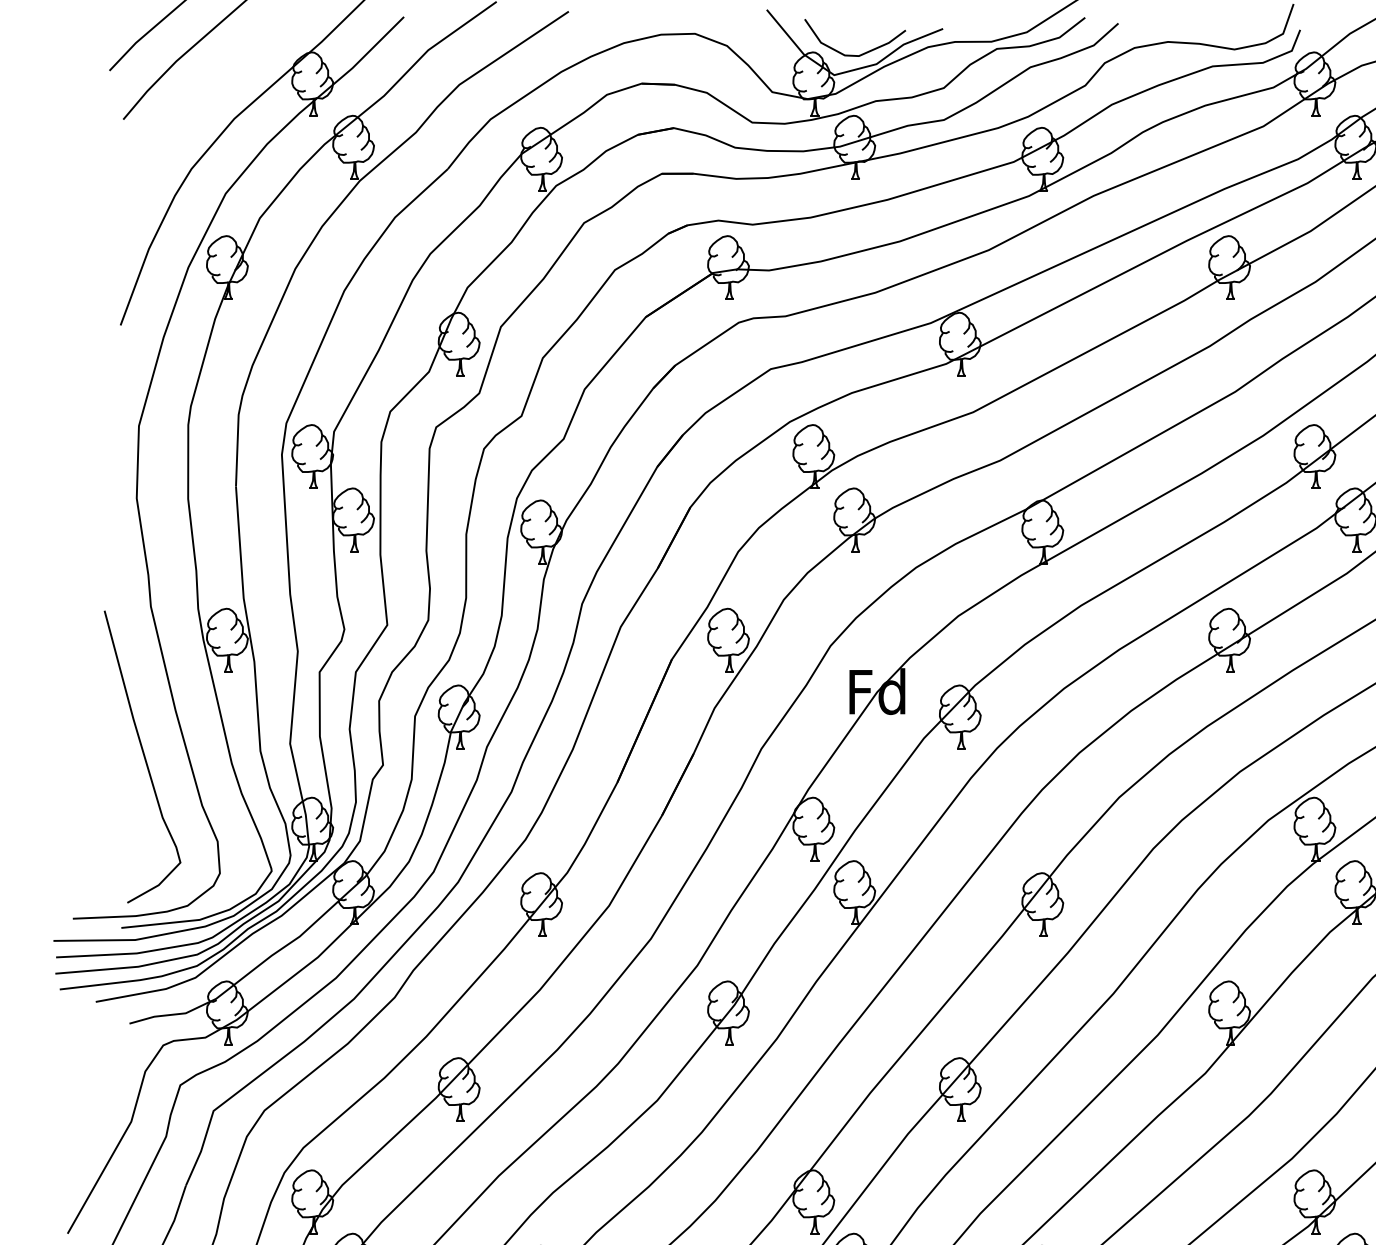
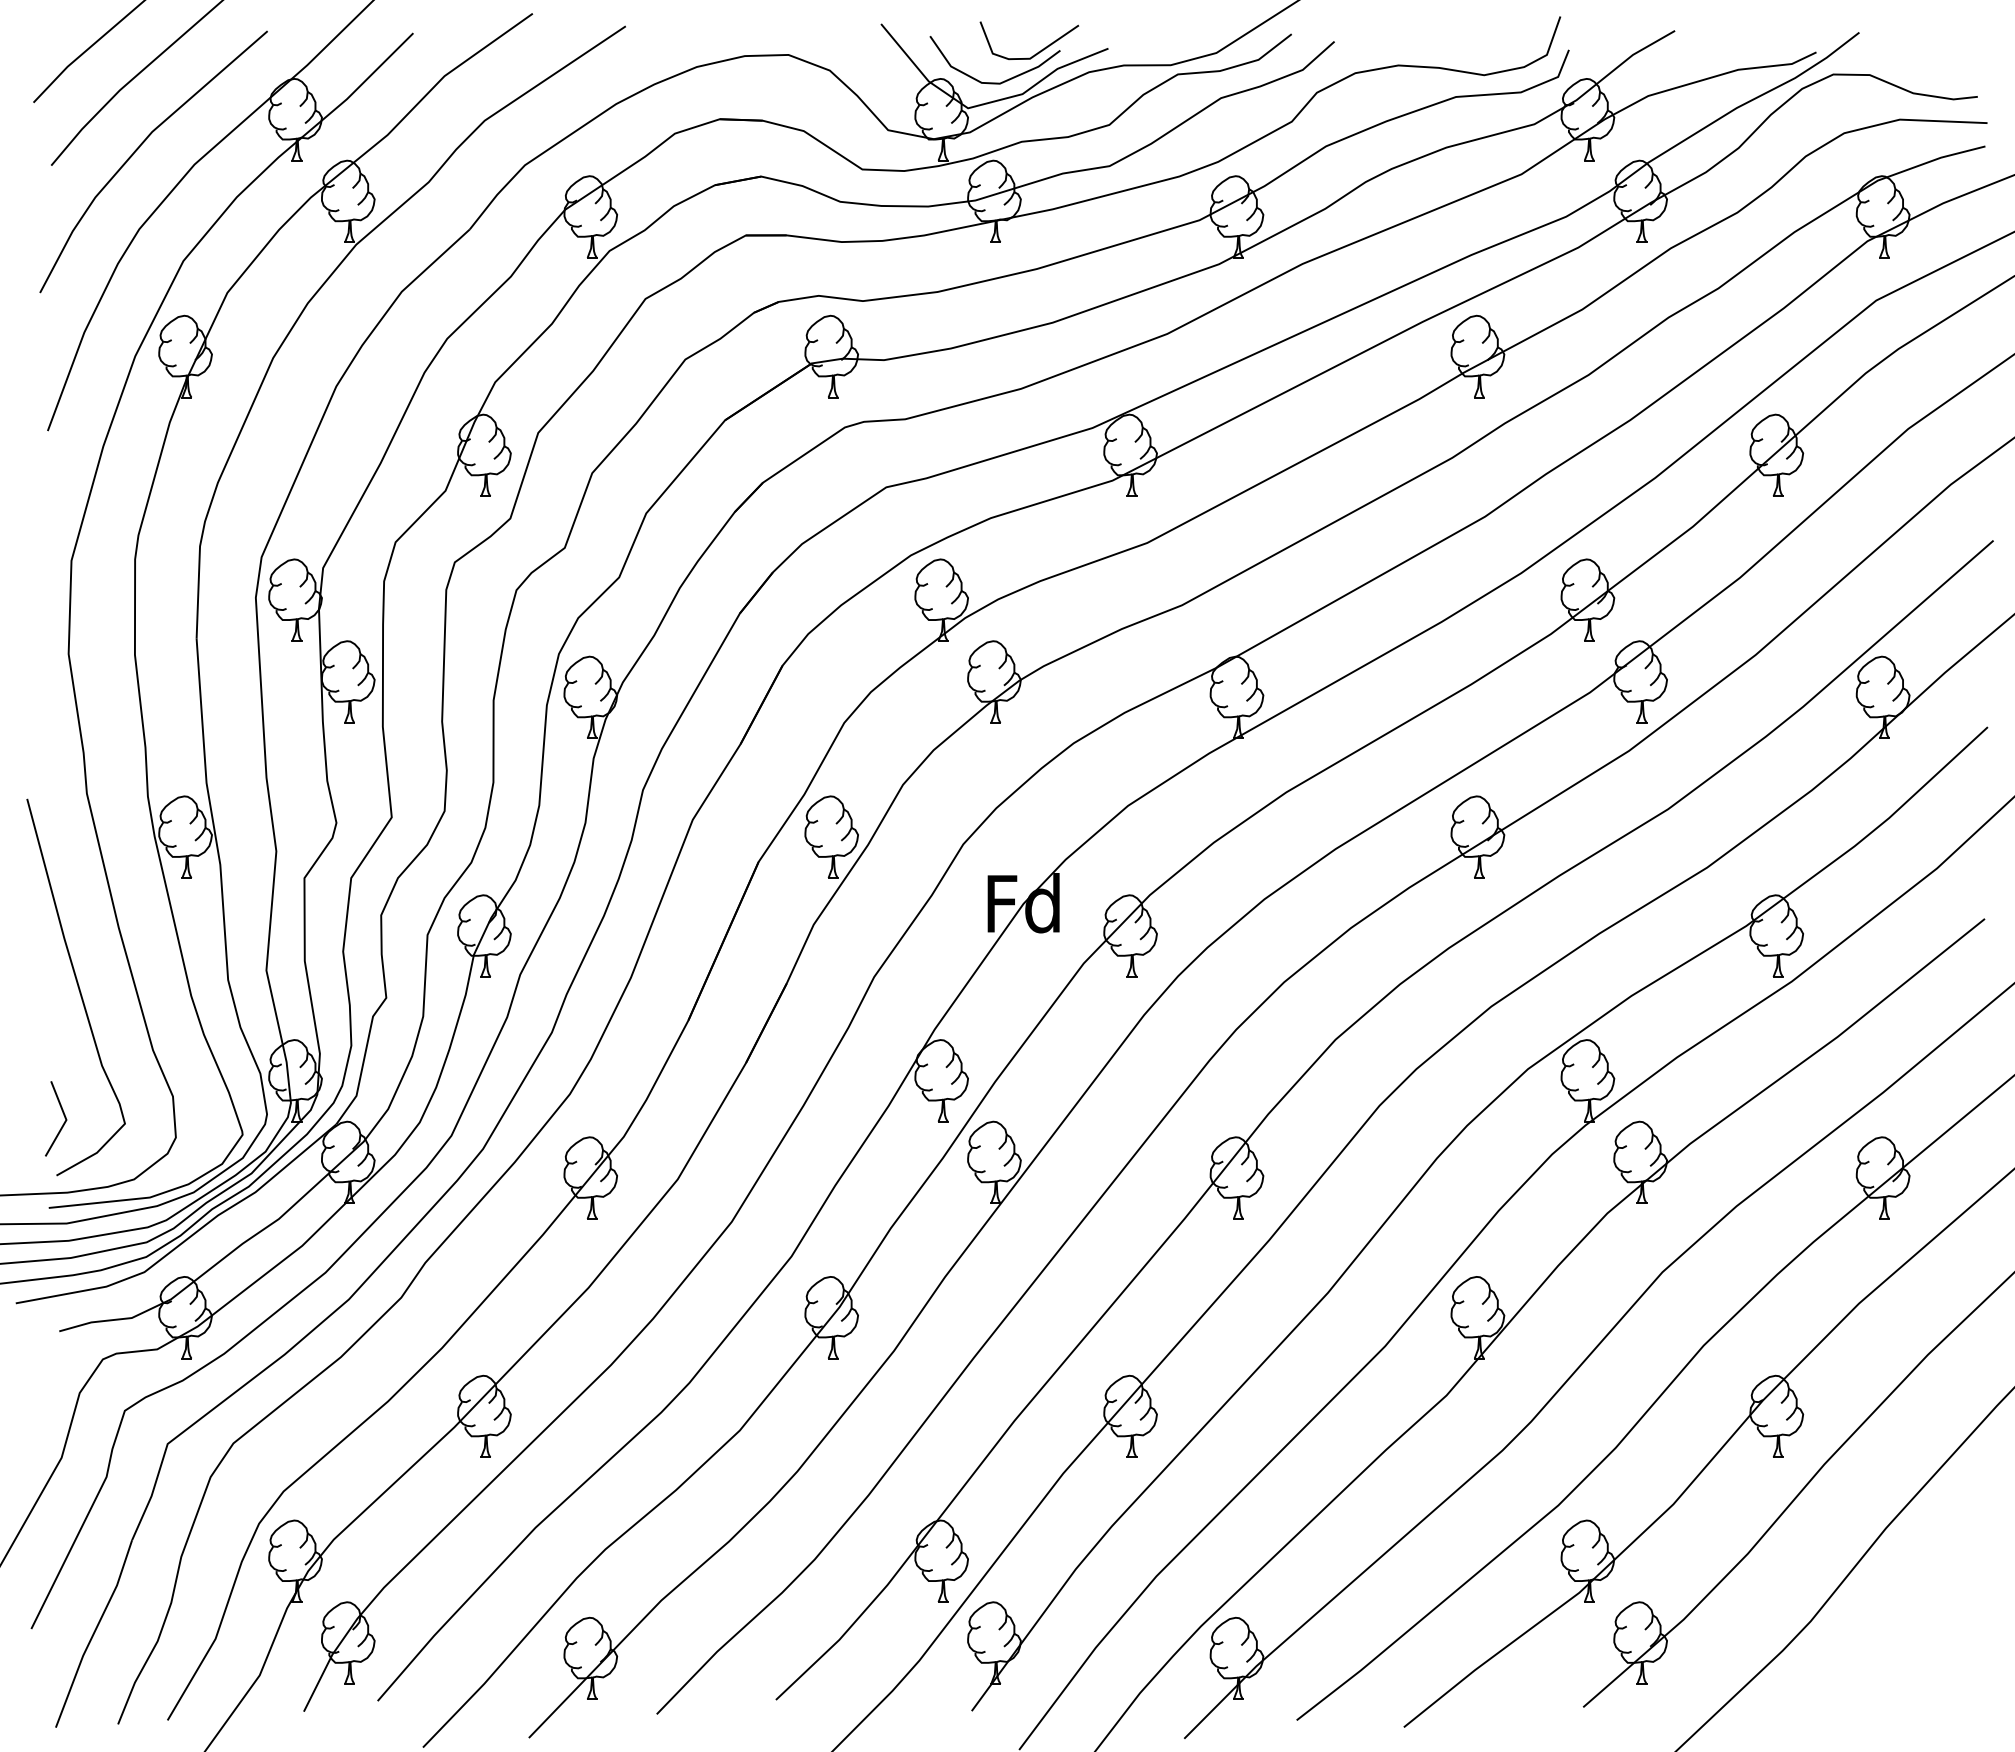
line: (888, 31) -> (1038, 51), added
line: (191, 106) -> (139, 148), added
line: (132, 856) -> (63, 1115), added

